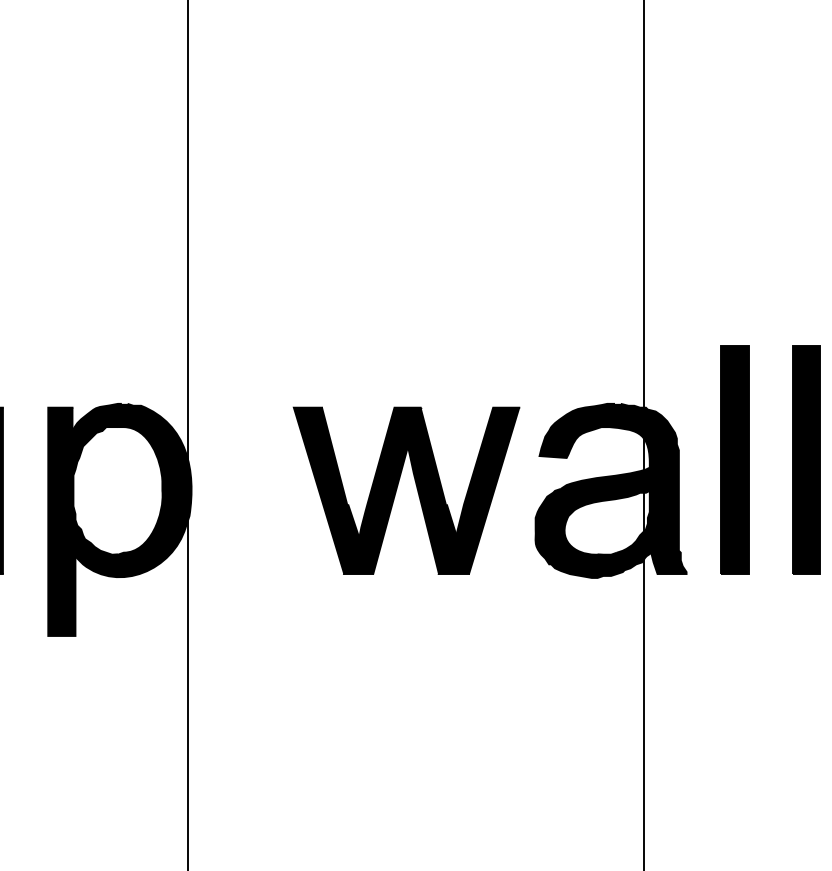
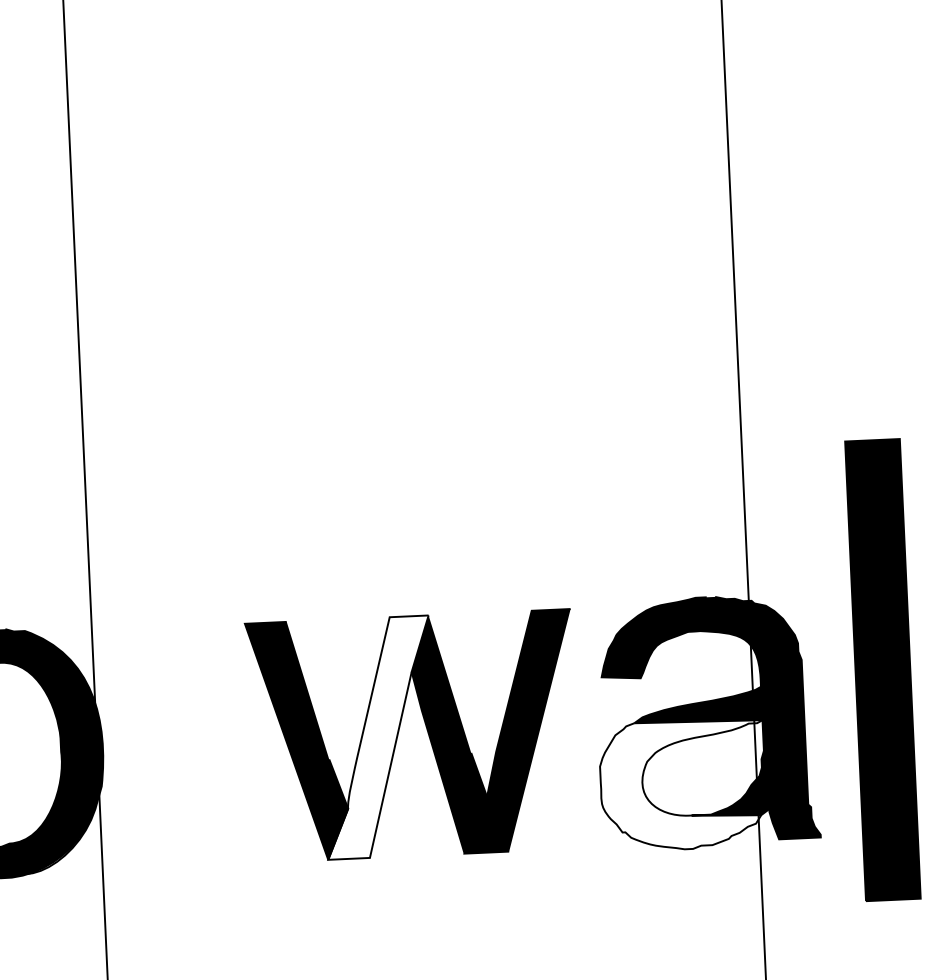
part: (734, 459) -> (882, 669), size x1.4
fill: (382, 490) -> (377, 737), removed
fill: (592, 532) -> (682, 783), removed

